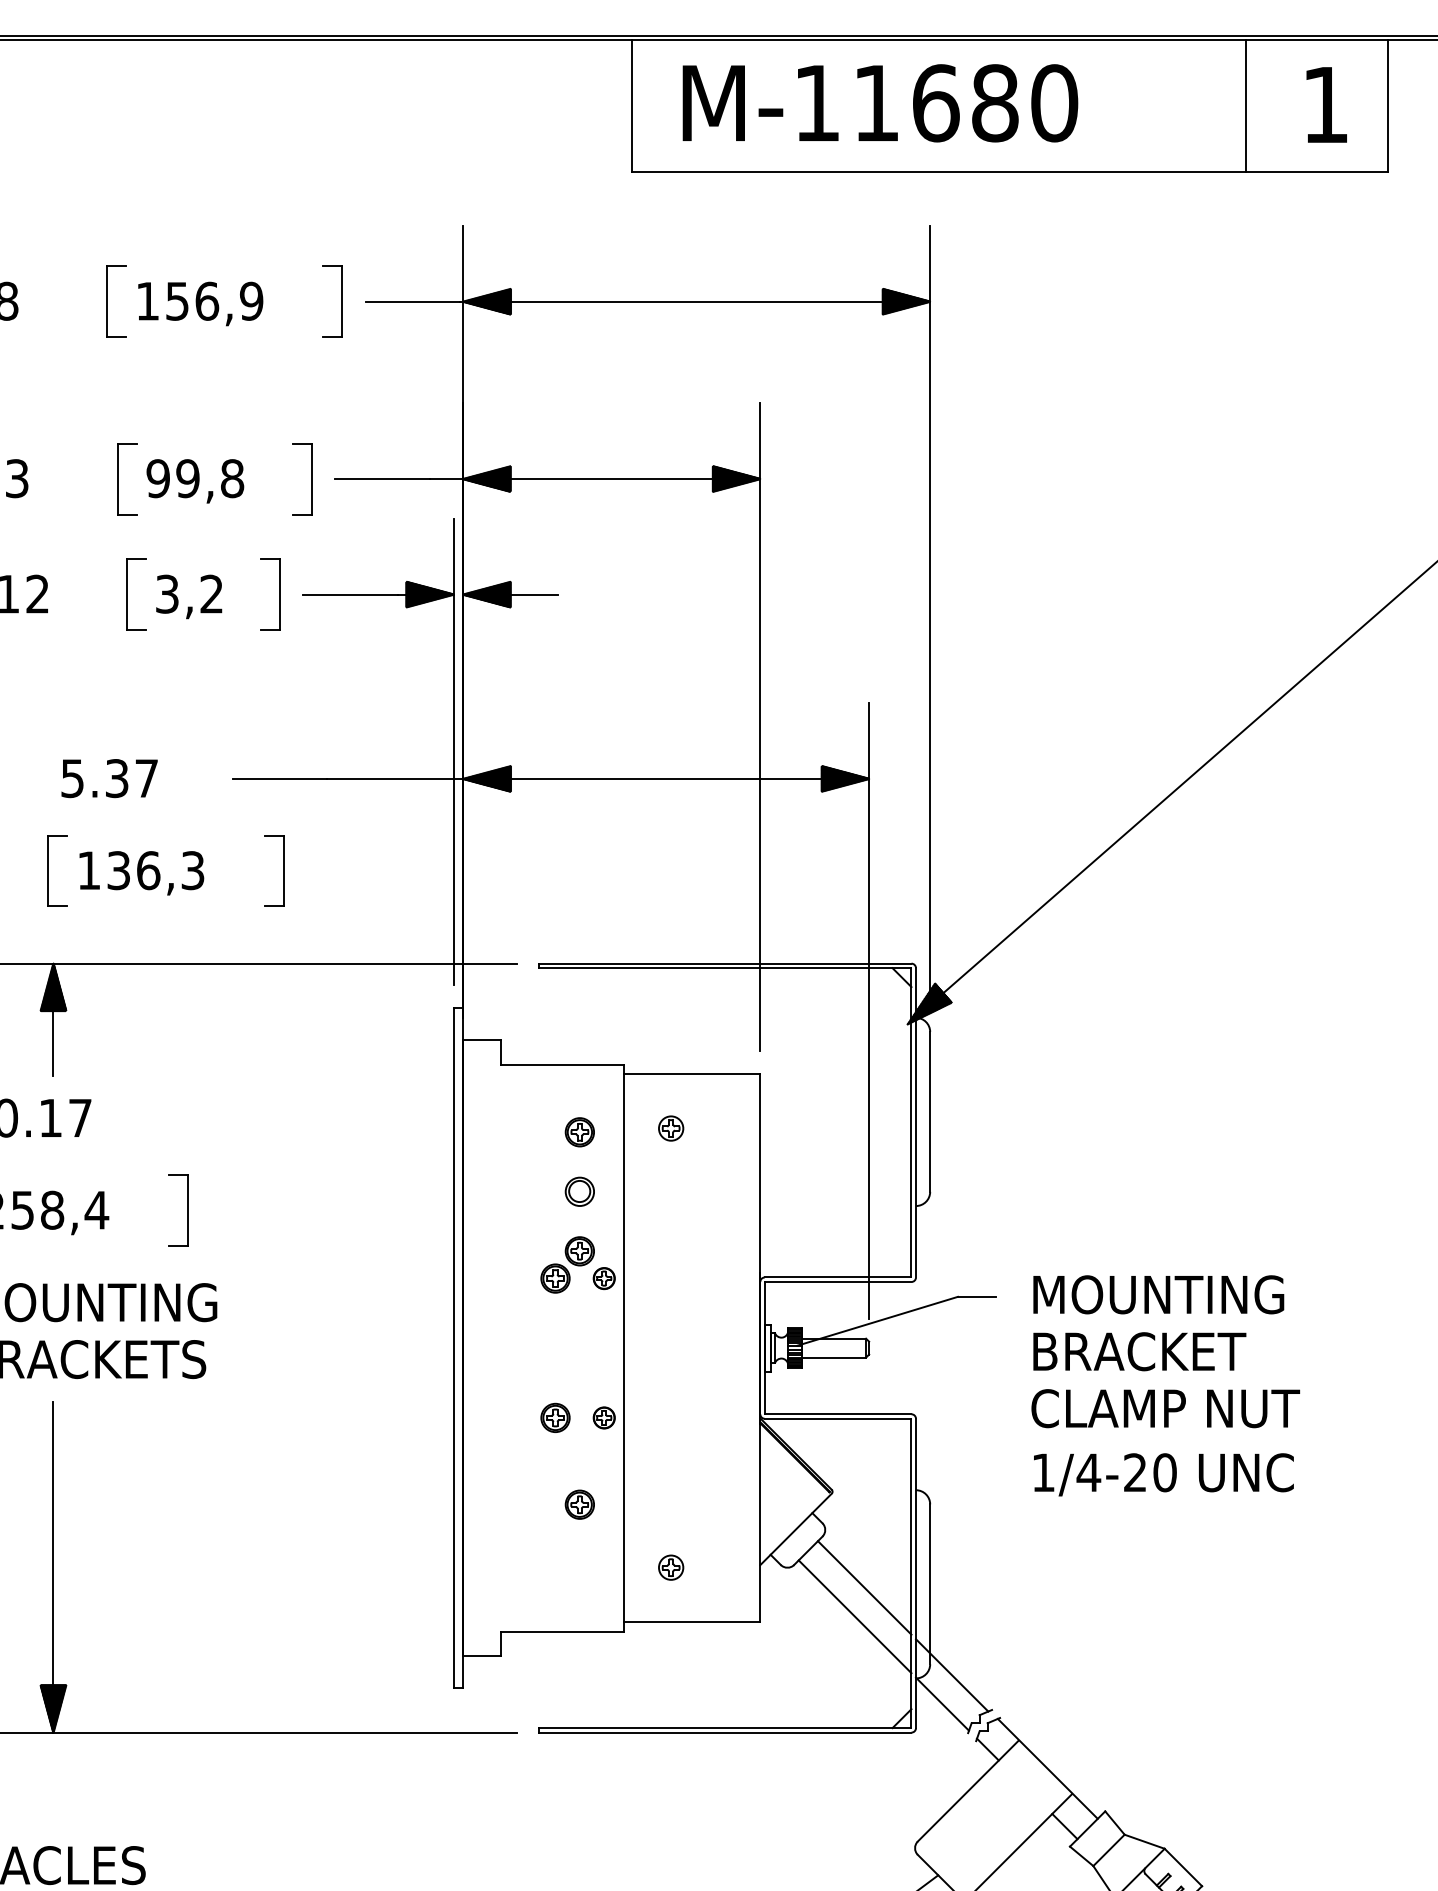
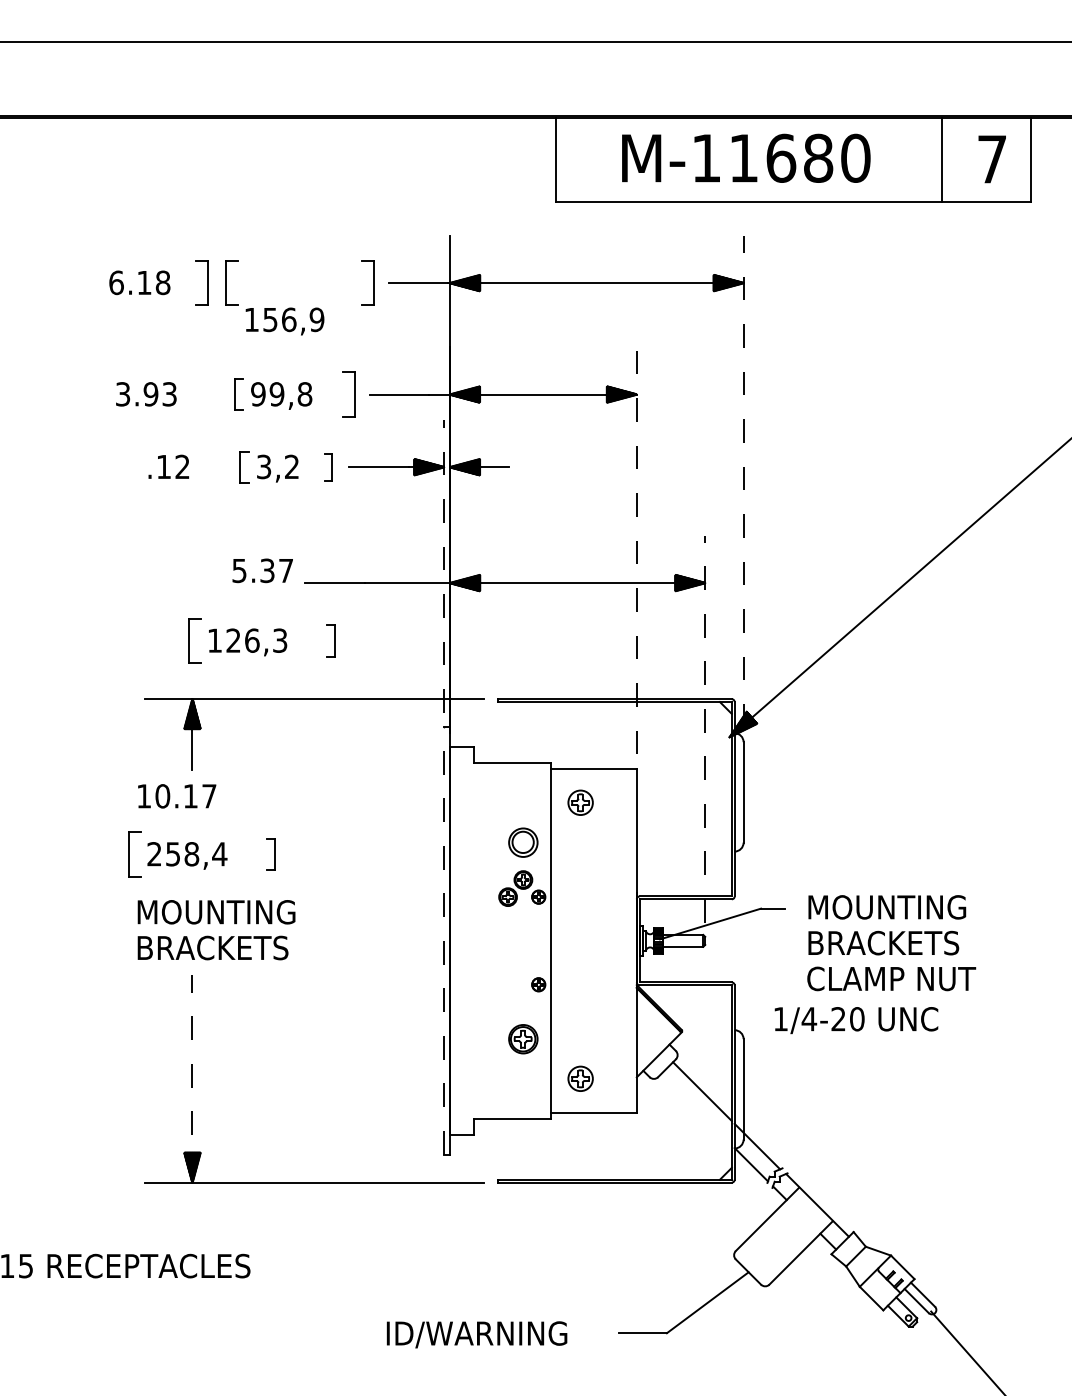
text: (880, 101) -> (746, 157), moved
text: (1324, 105) -> (991, 159), 1 -> 7
part: (67, 300) -> (201, 282), added
text: (199, 303) -> (284, 321), moved
part: (126, 478) -> (238, 394), size x0.7
part: (136, 595) -> (244, 467), size x0.7
part: (269, 595) -> (328, 467), size x0.6
line: (930, 617) -> (743, 481), solid -> dashed
line: (759, 727) -> (636, 550), solid -> dashed
line: (454, 752) -> (444, 566), solid -> dashed
text: (109, 778) -> (262, 570), moved
text: (118, 870) -> (233, 640), 136,3 -> 126,3
part: (273, 870) -> (330, 640), size x0.7
line: (869, 1011) -> (705, 729), solid -> dashed
part: (670, 1127) -> (580, 802), size x1.6
part: (580, 1131) -> (523, 804), removed
part: (580, 1191) -> (523, 842), size x1.6
part: (177, 1210) -> (270, 854), size x0.7
line: (454, 1347) -> (444, 940), solid -> dashed
text: (1260, 1350) -> (951, 942), BRACKET -> BRACKETS
part: (554, 1417) -> (507, 984), removed
text: (1163, 1474) -> (856, 1020), moved
part: (580, 1505) -> (523, 1039), size x1.6
line: (53, 1567) -> (192, 1078), solid -> dashed
part: (670, 1567) -> (580, 1078), size x1.6
line: (853, 1616) -> (695, 1109), removed

